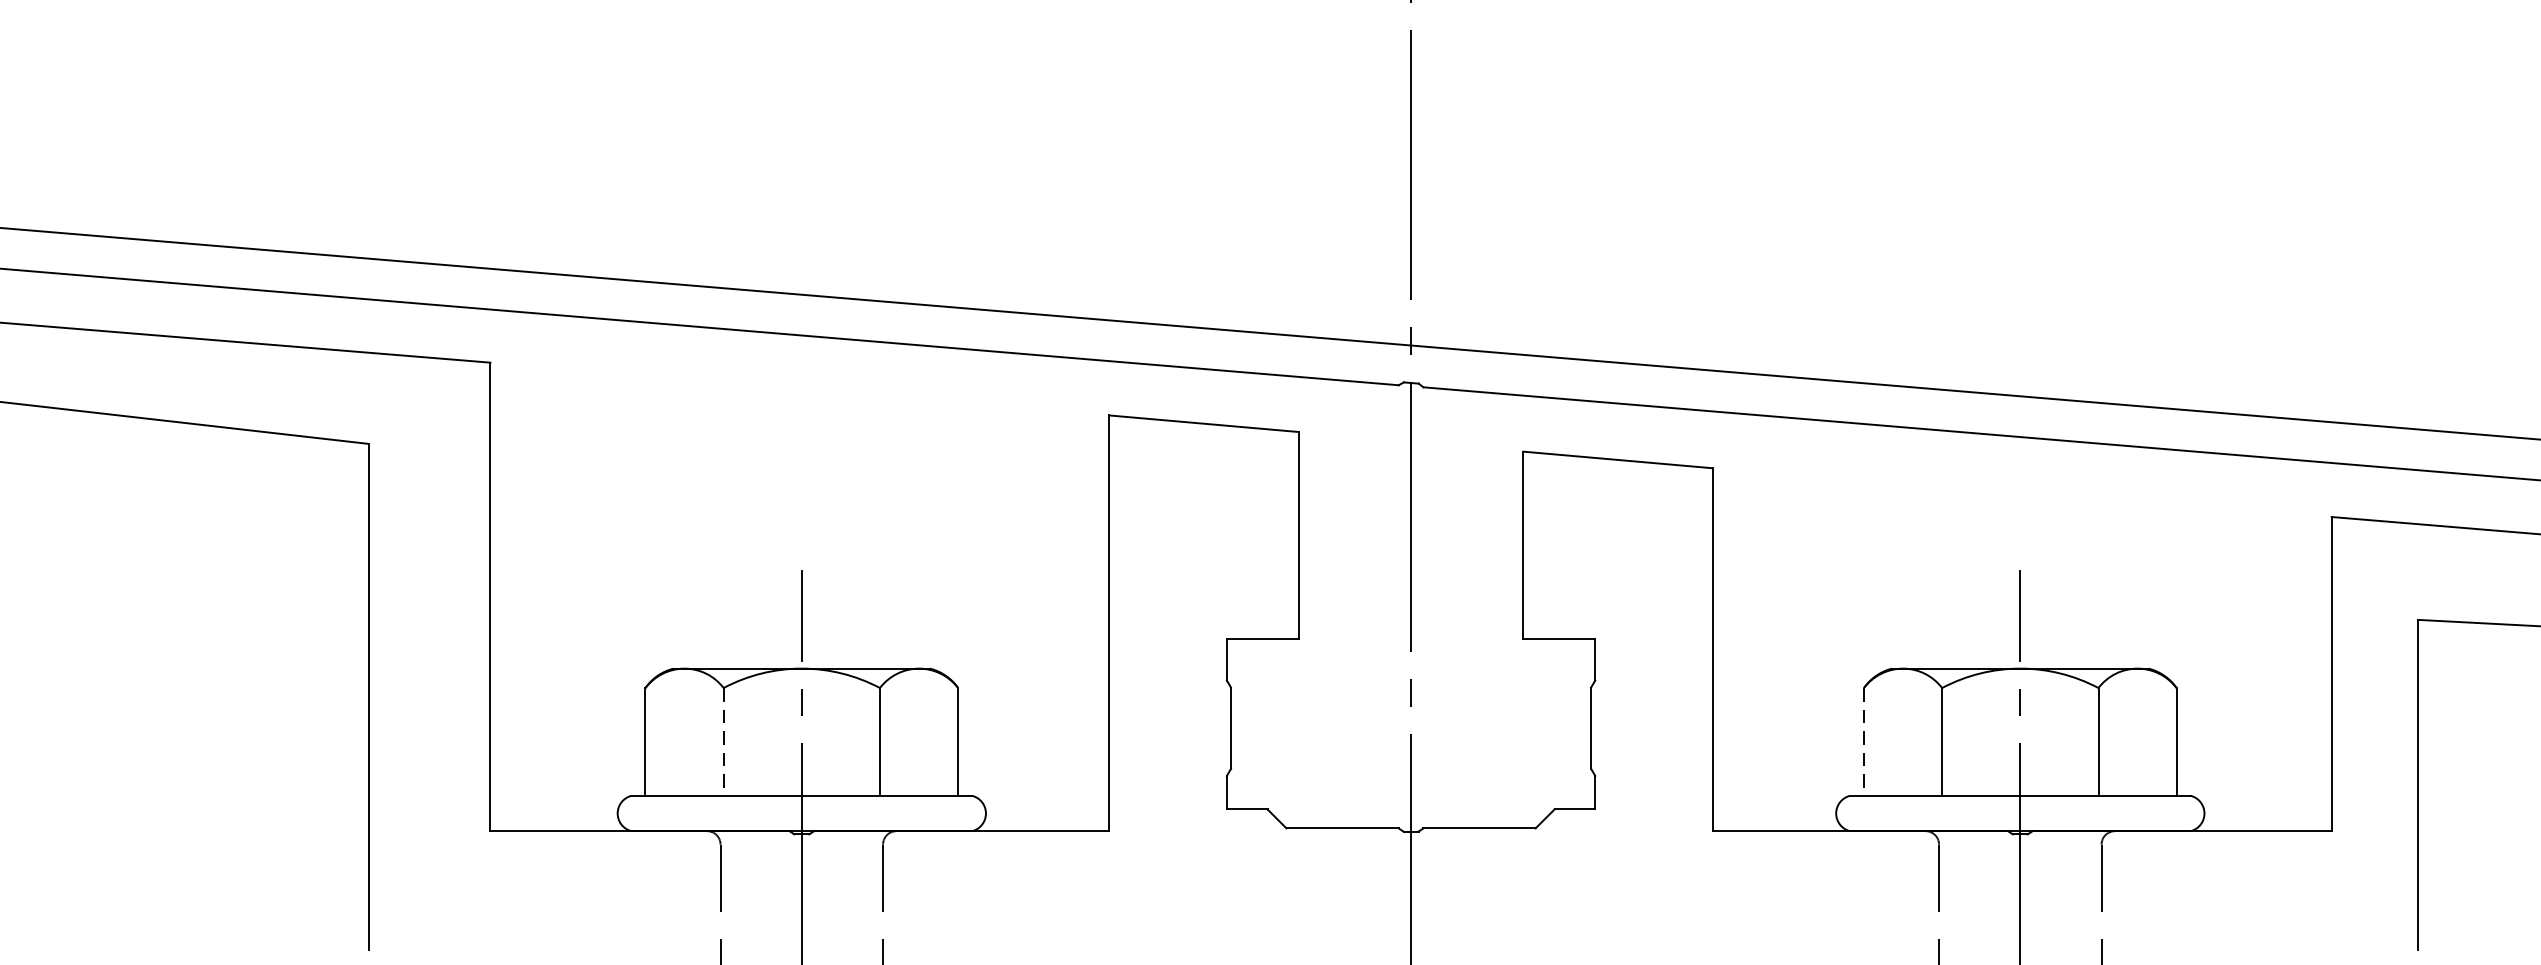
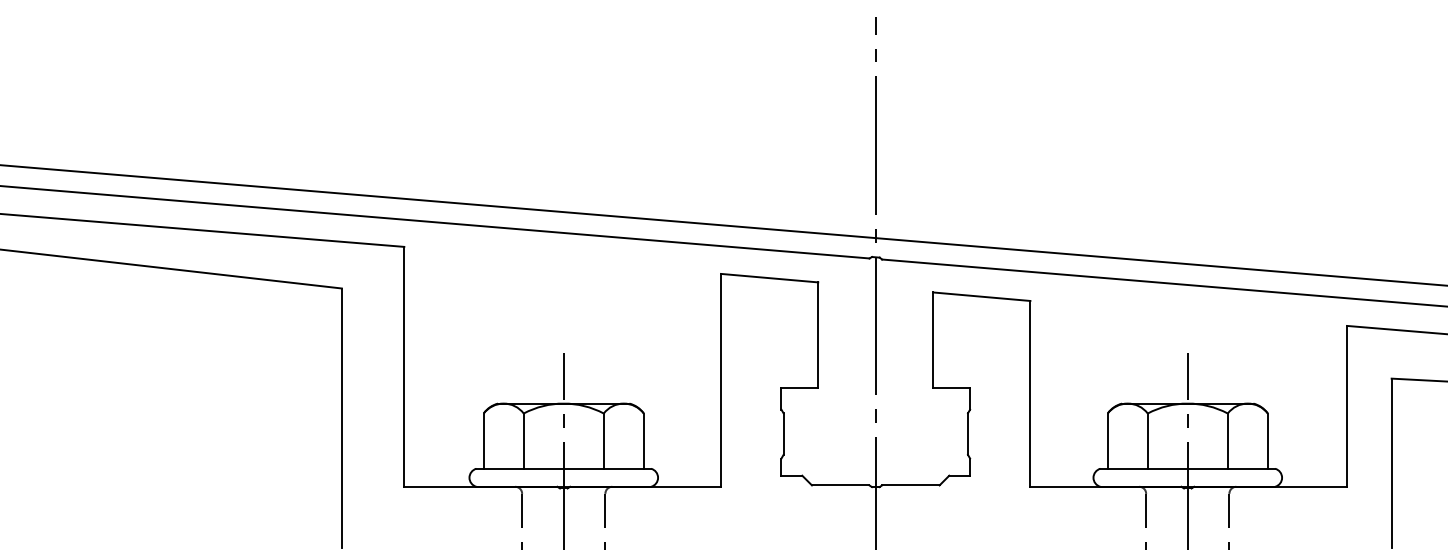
line: (723, 742) -> (523, 441), dashed -> solid
line: (1863, 742) -> (1107, 441), dashed -> solid

